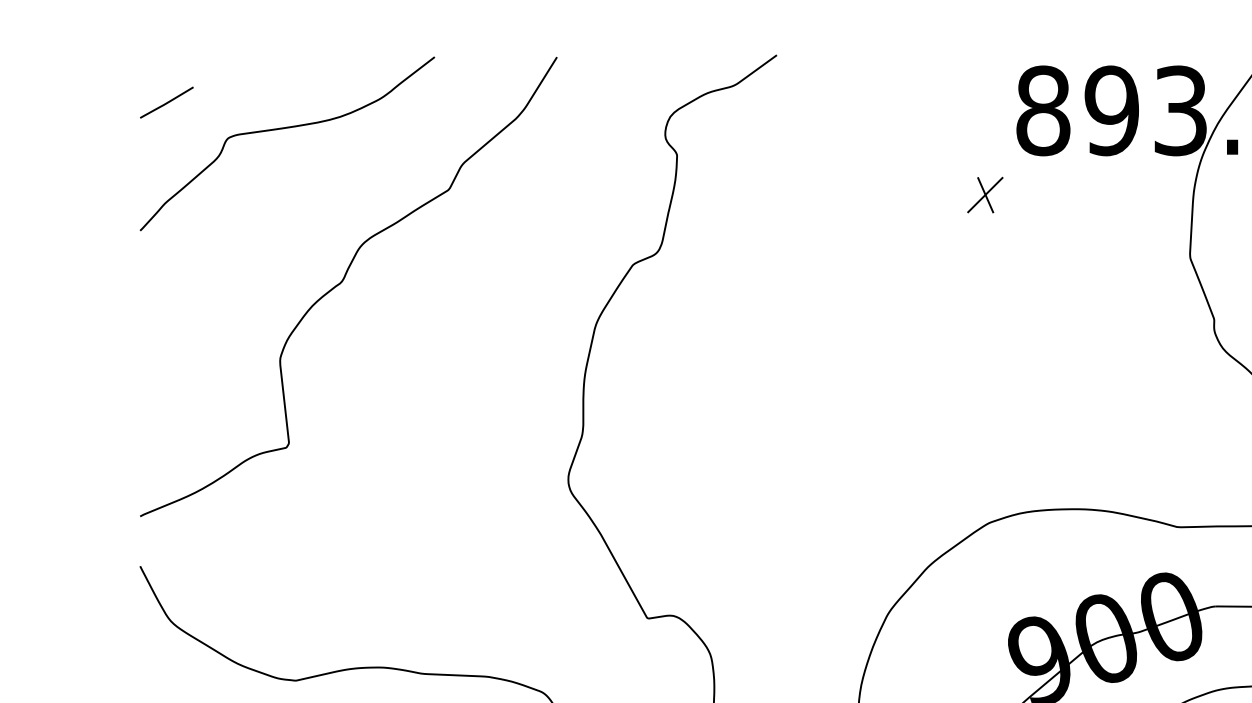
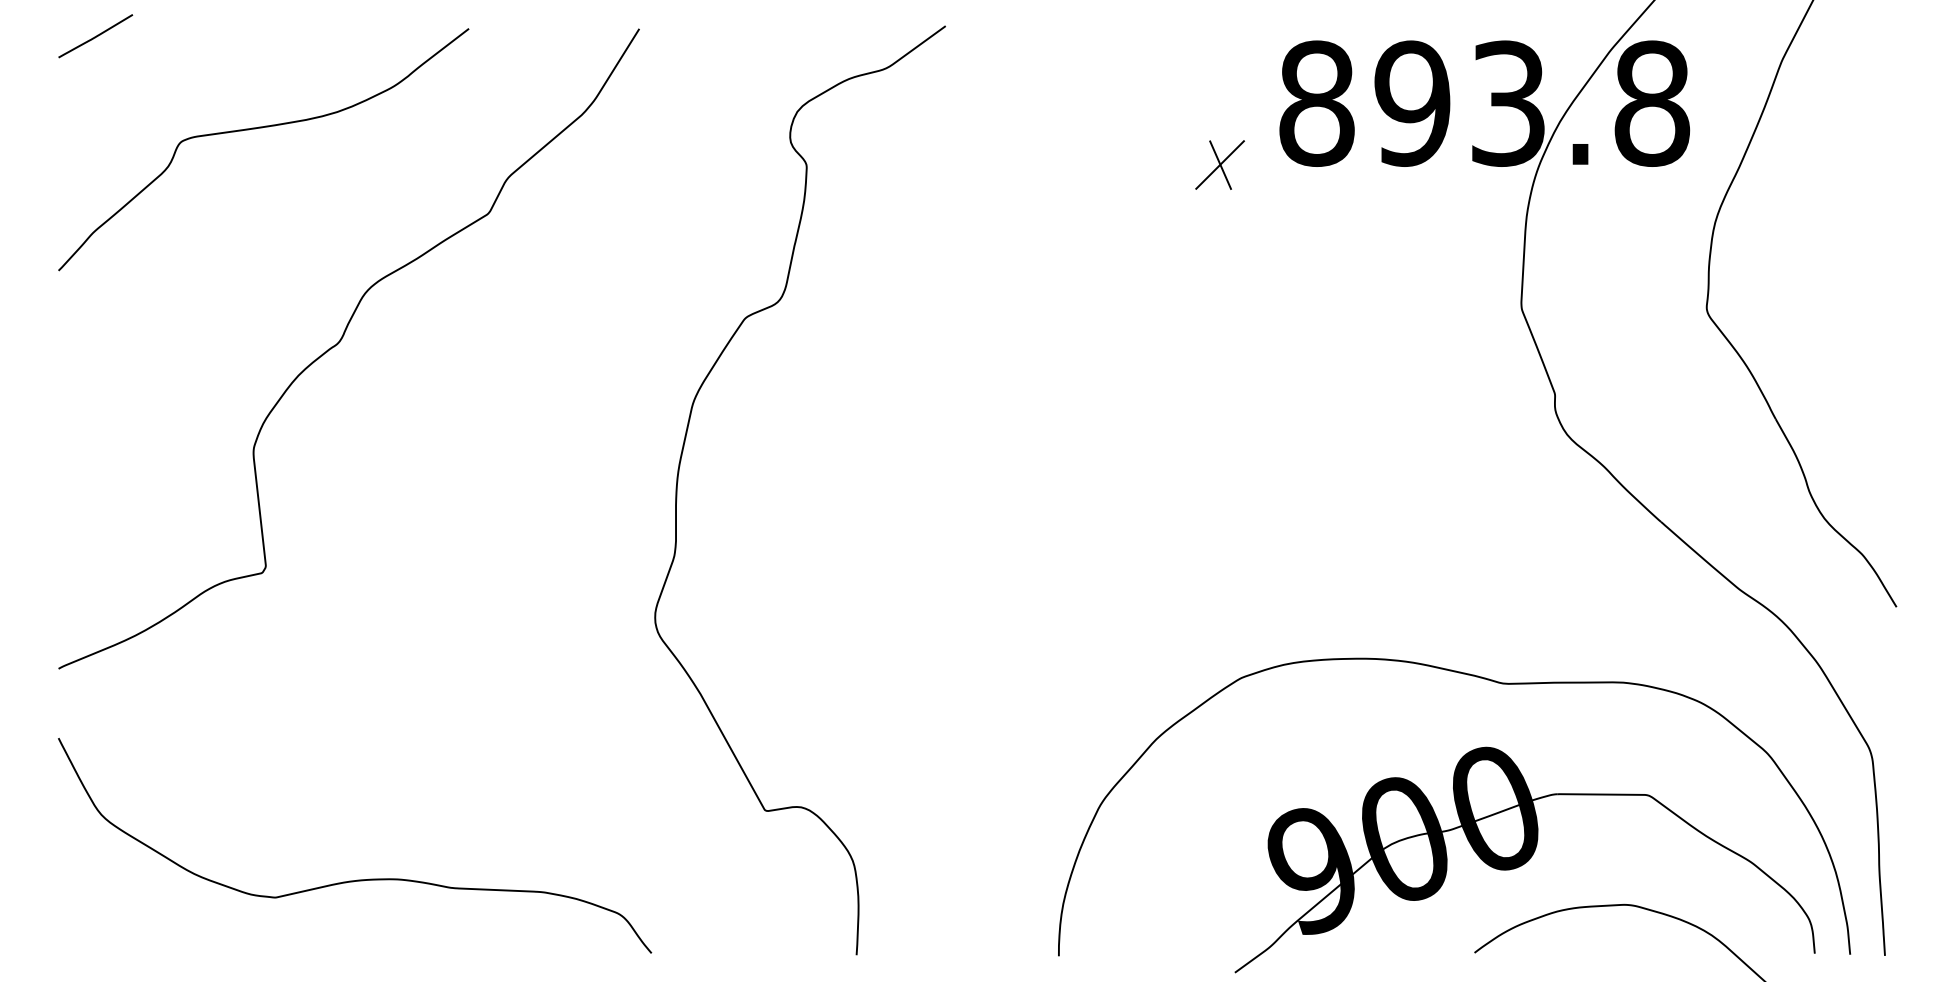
line: (166, 102) -> (95, 36), moved
part: (984, 194) -> (1219, 164), moved

